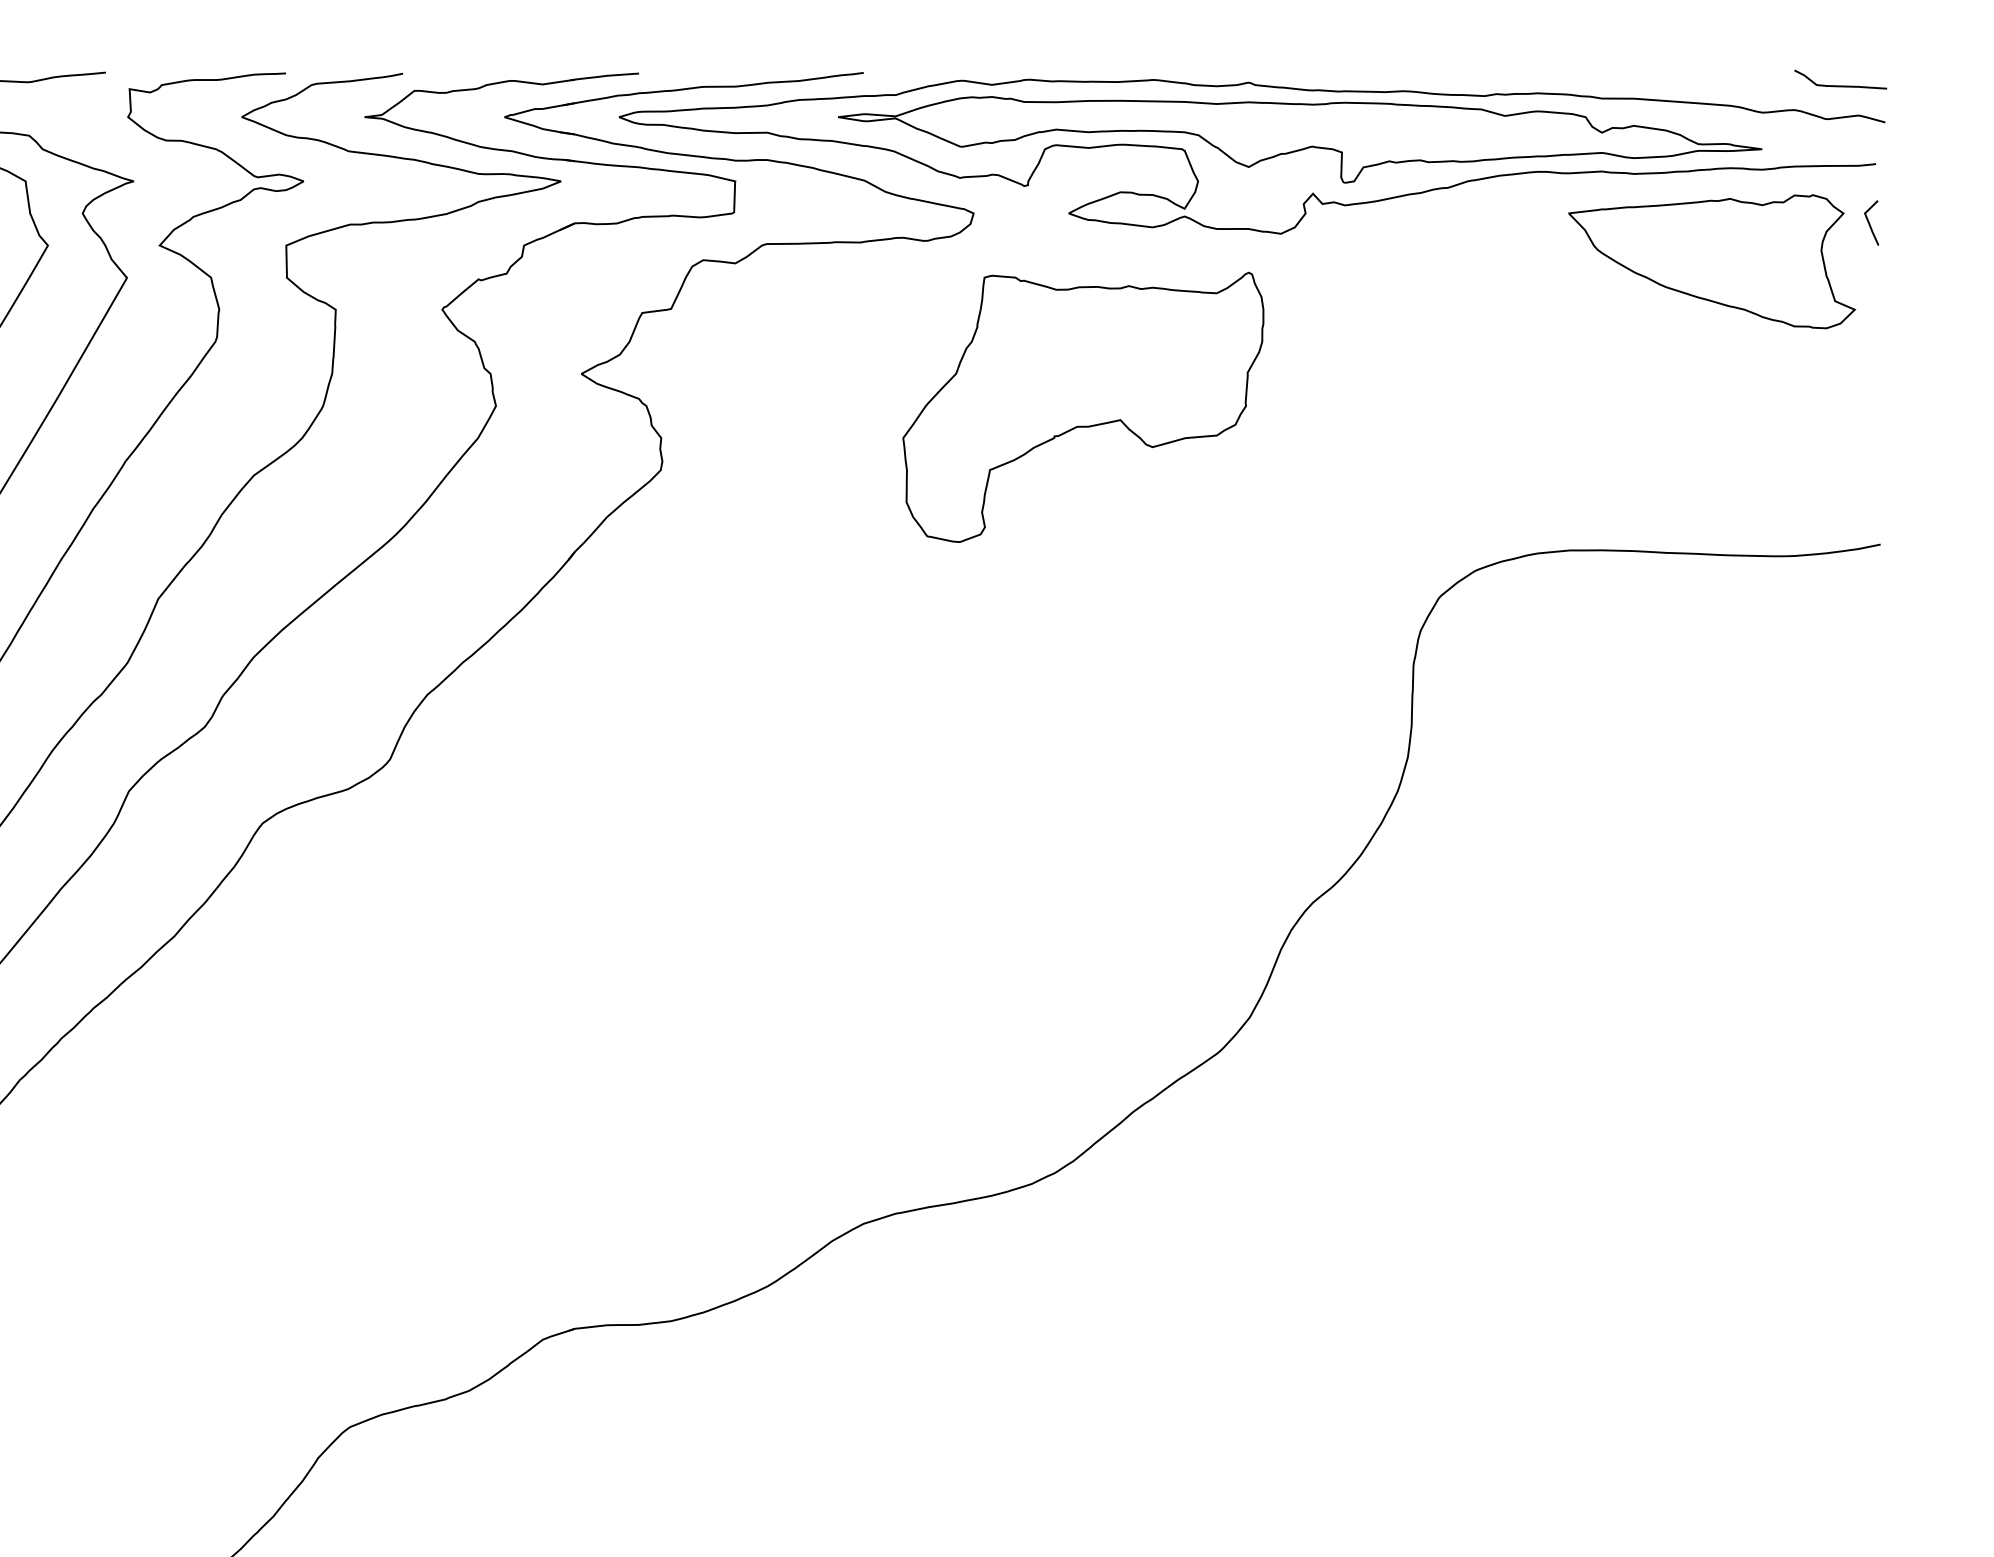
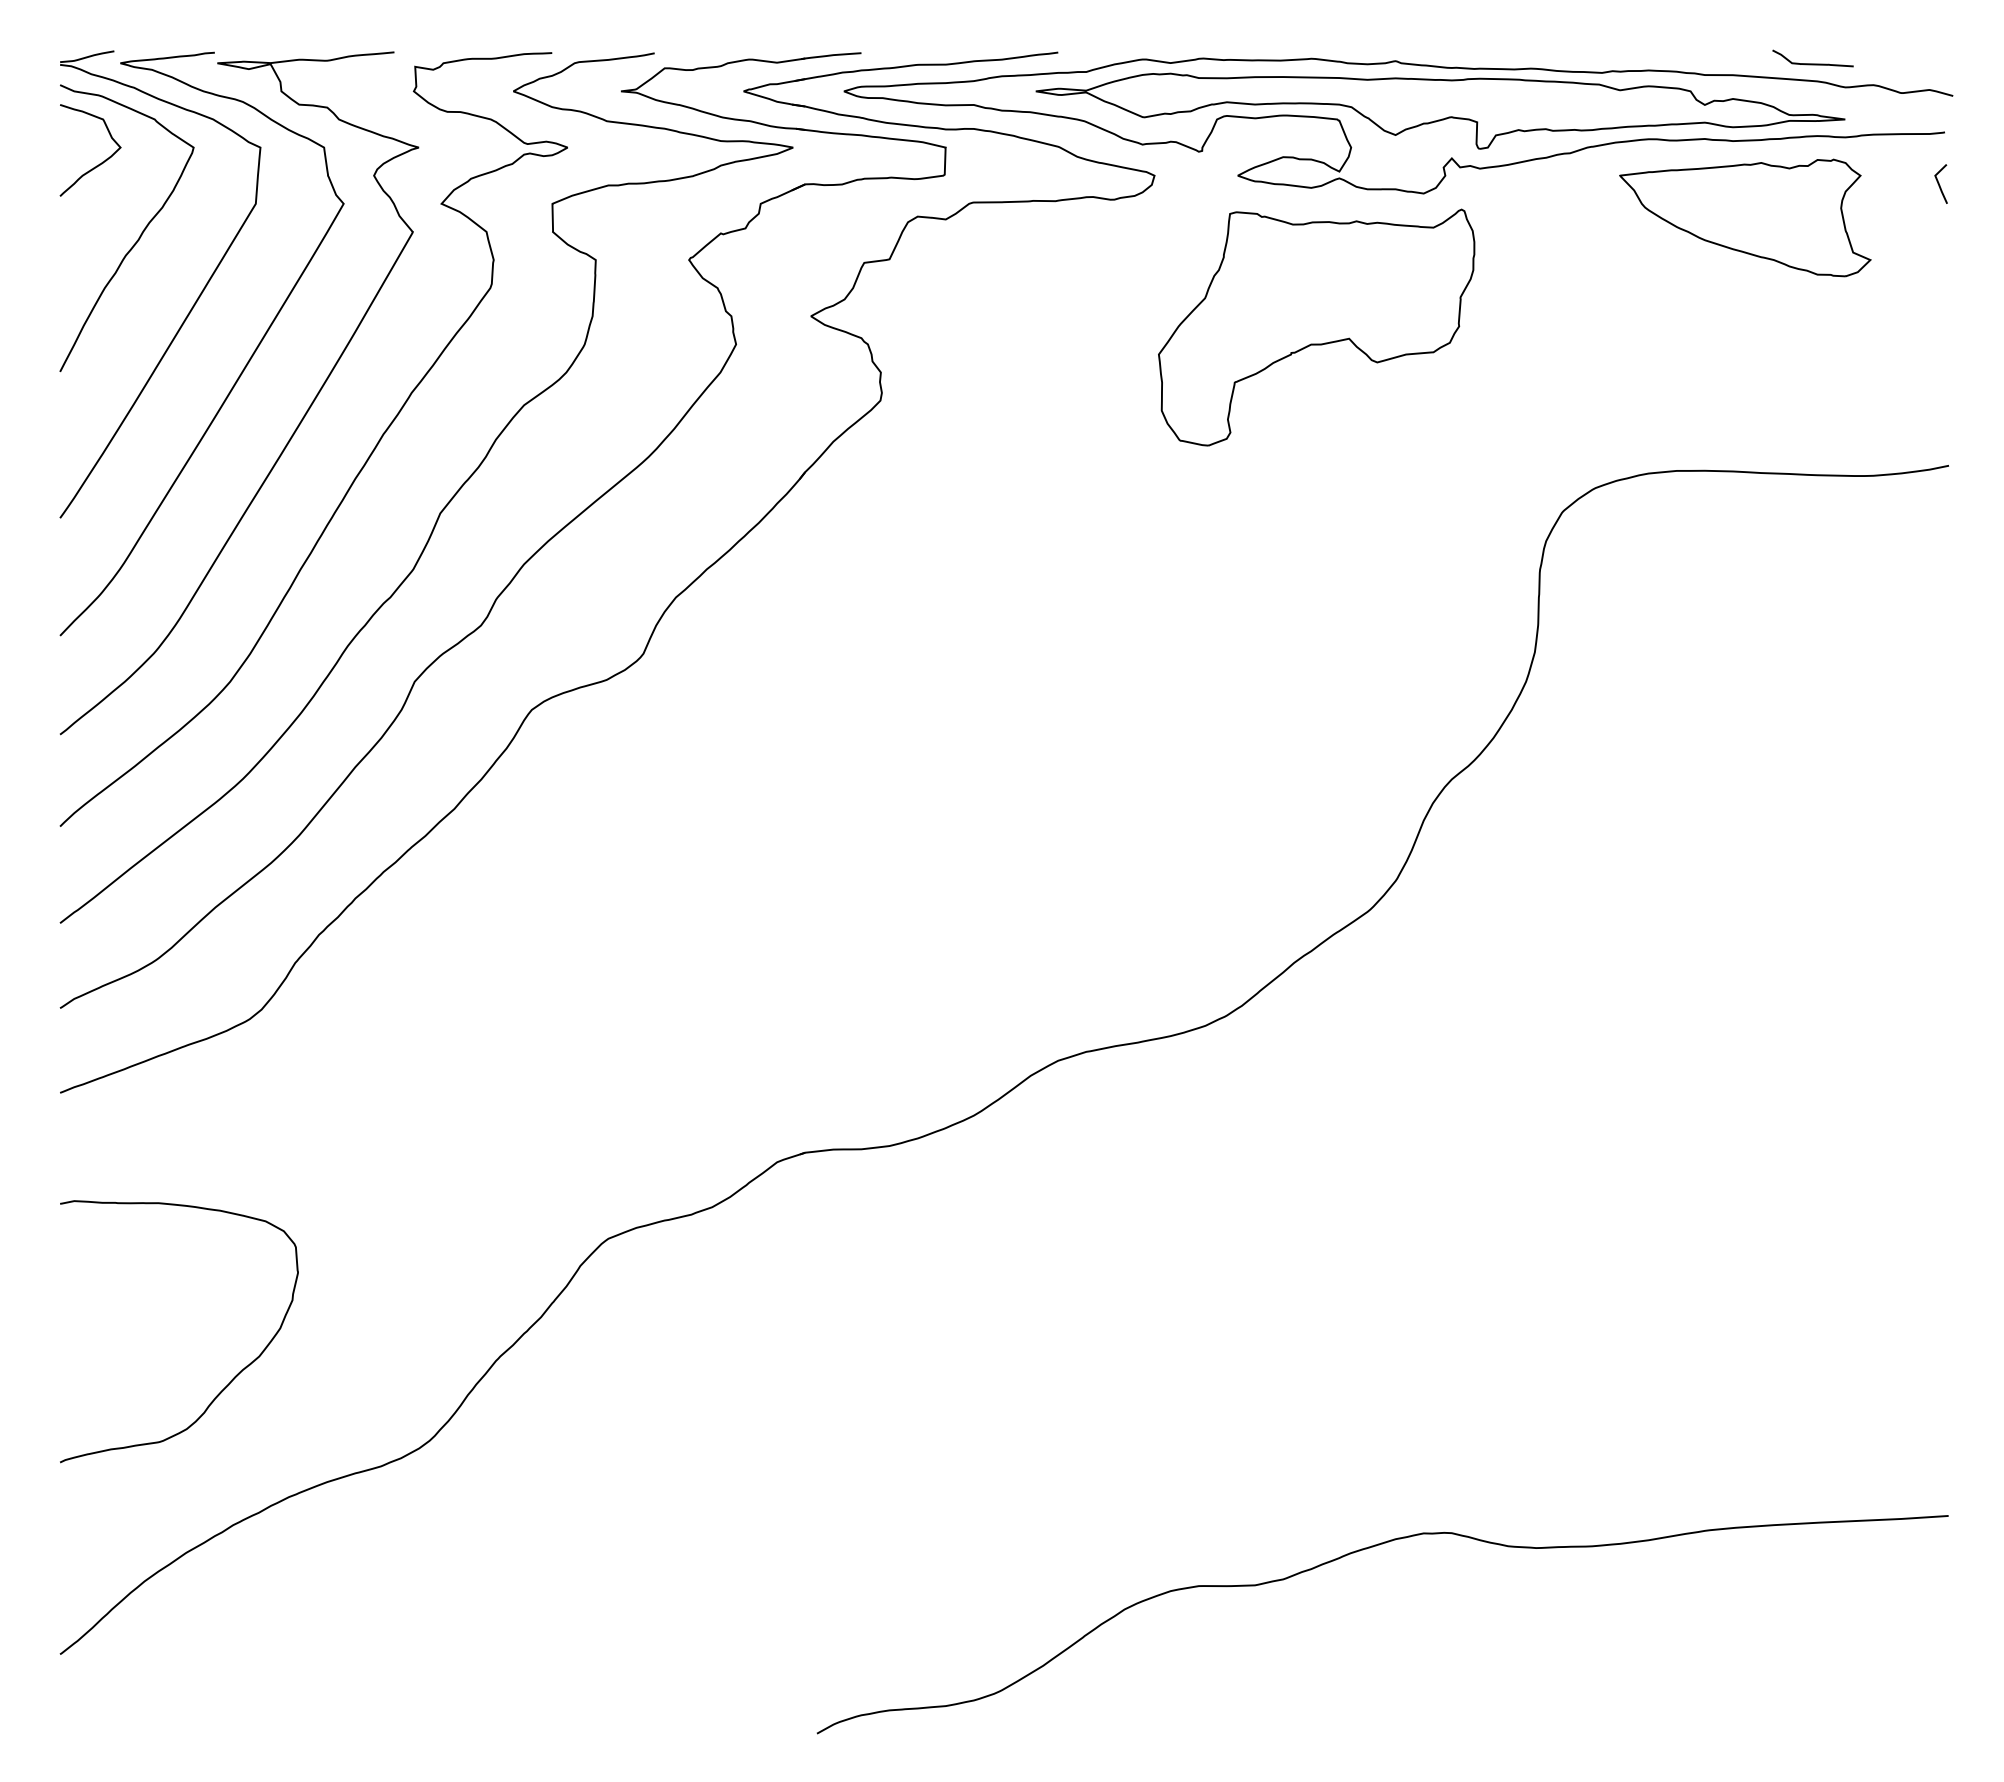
curve: (1840, 85) -> (1812, 63), moved
part: (1712, 261) -> (1745, 217), moved
part: (1083, 407) -> (1316, 327), moved

